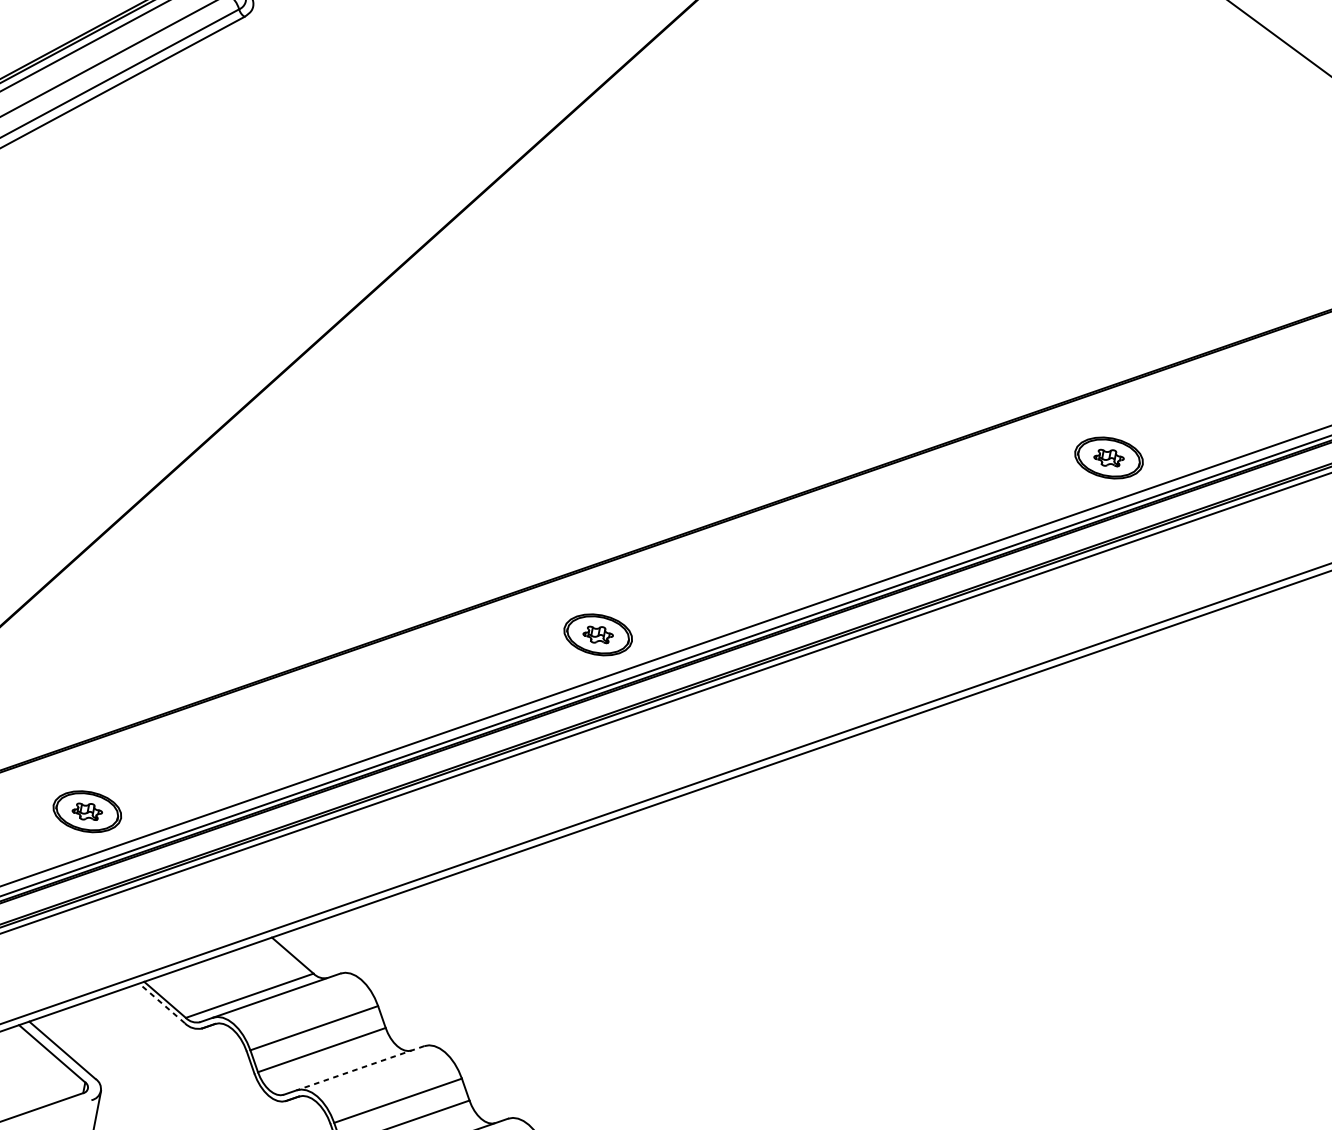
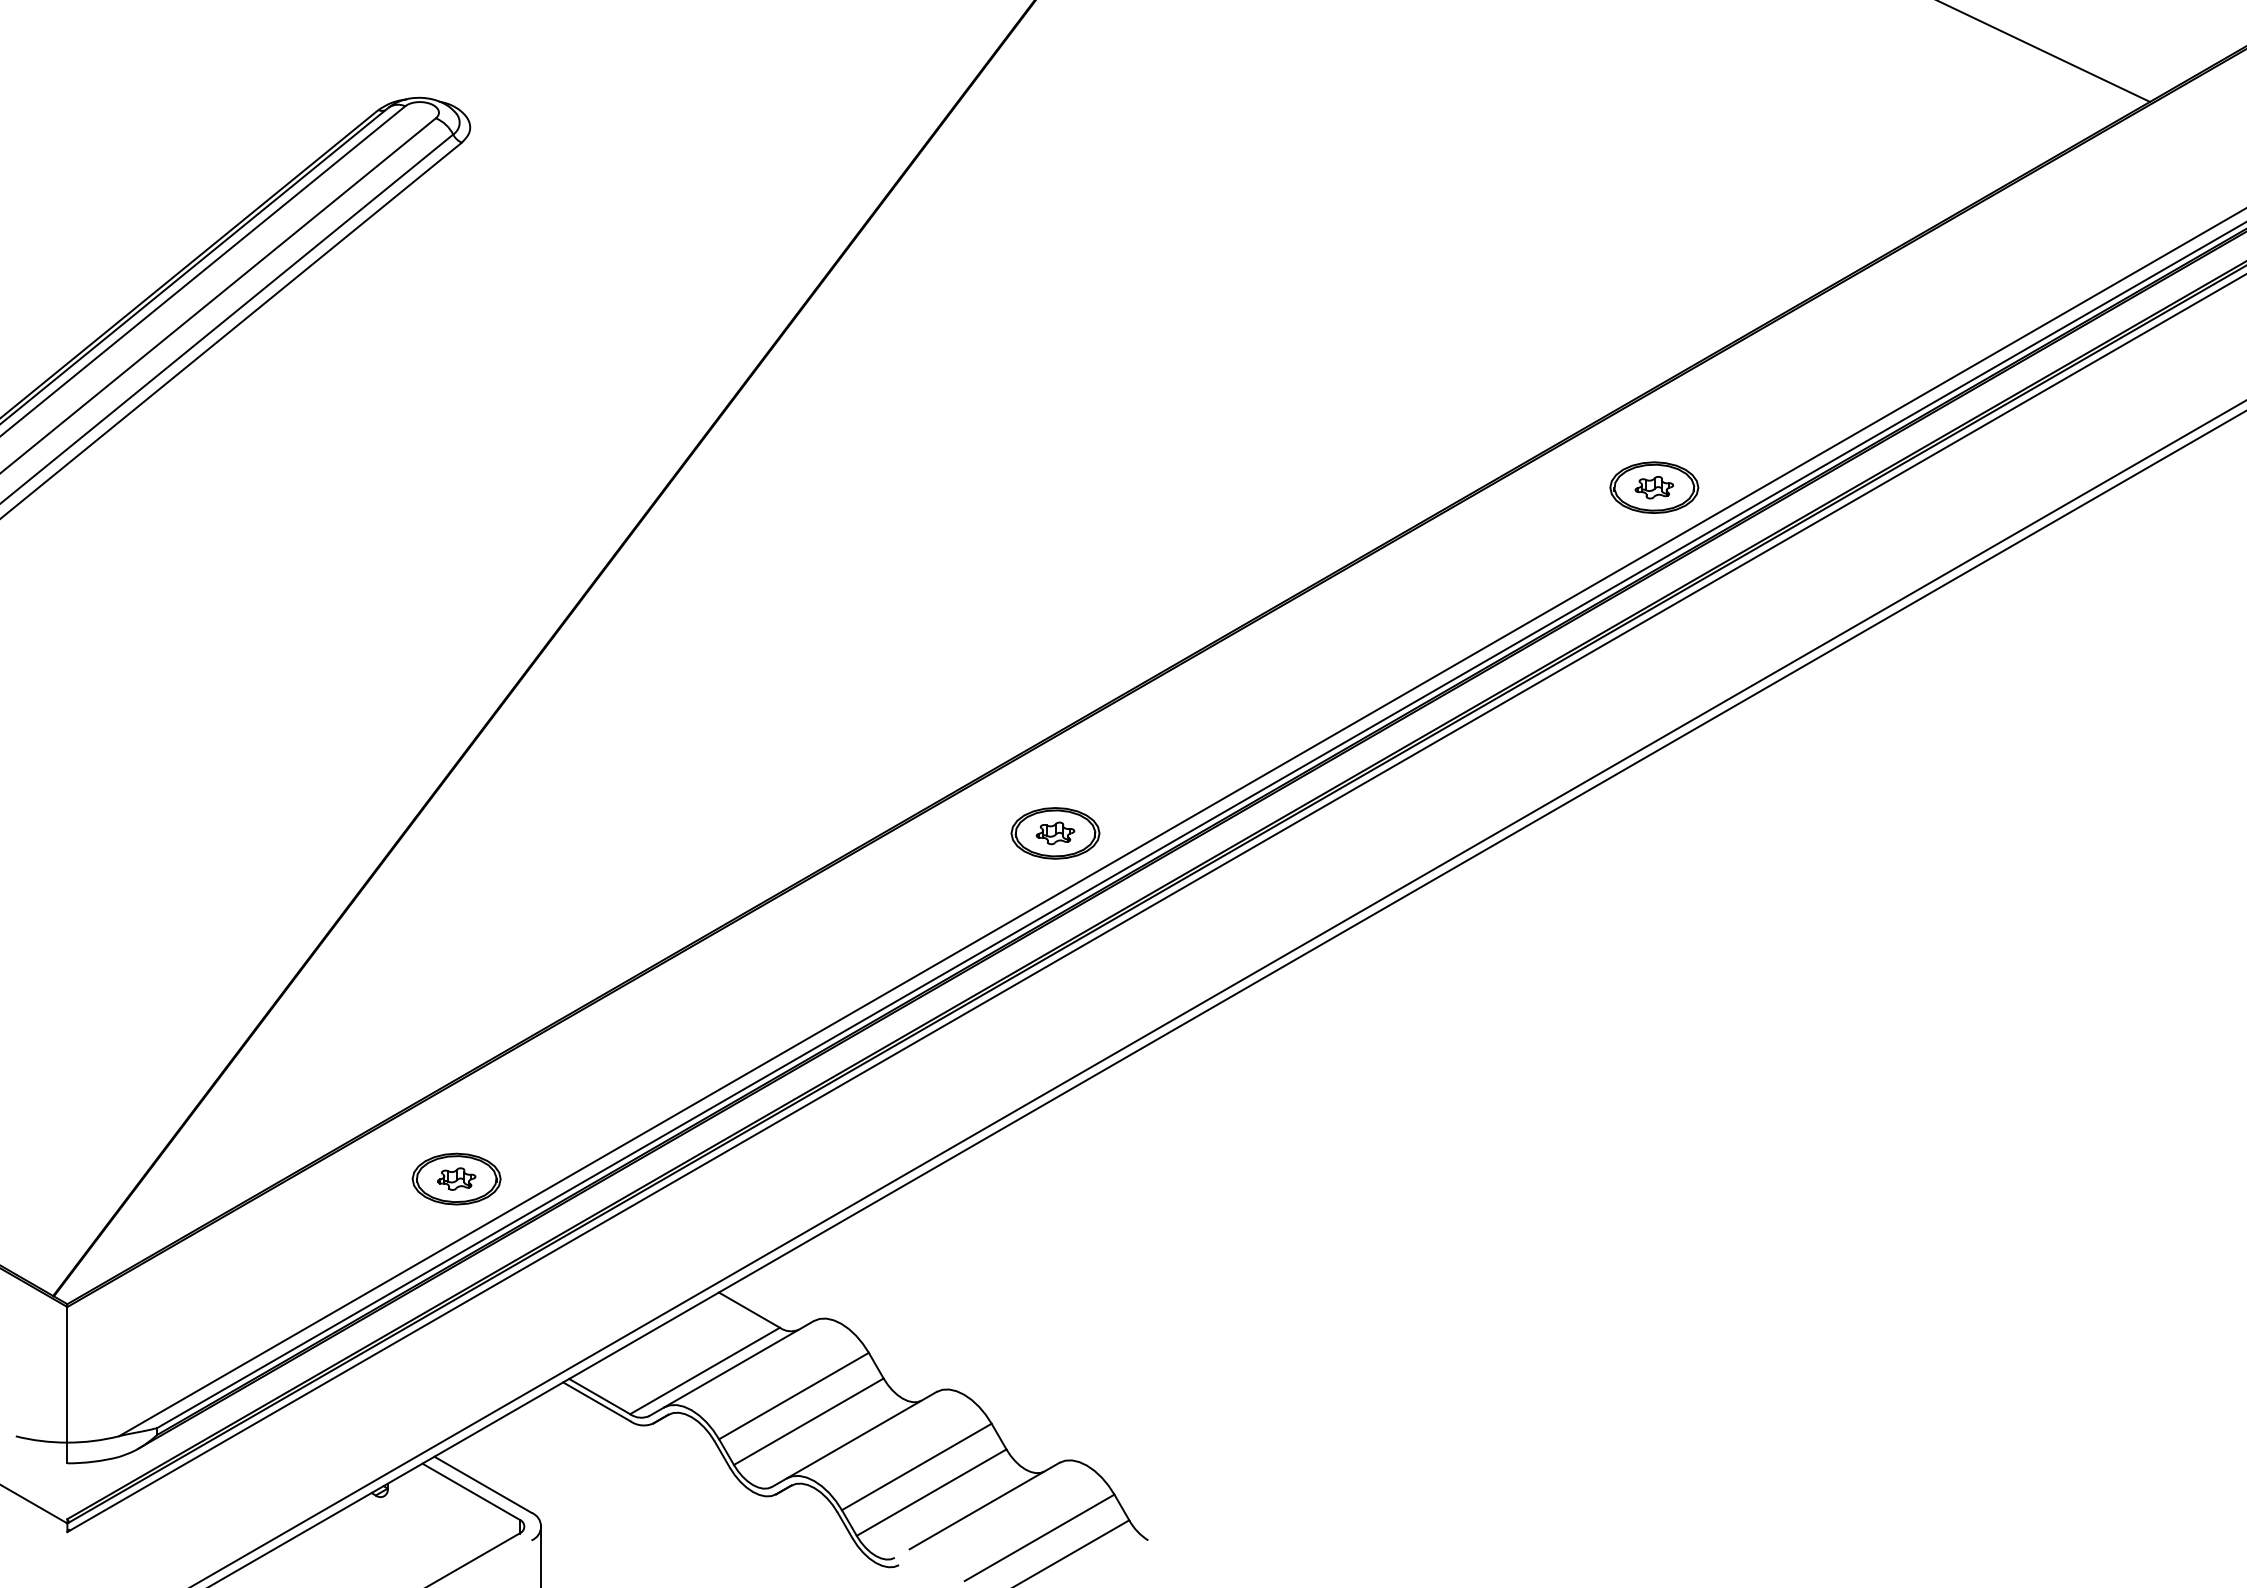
line: (161, 1003) -> (596, 1401), dashed -> solid
line: (360, 1068) -> (861, 1435), dashed -> solid

